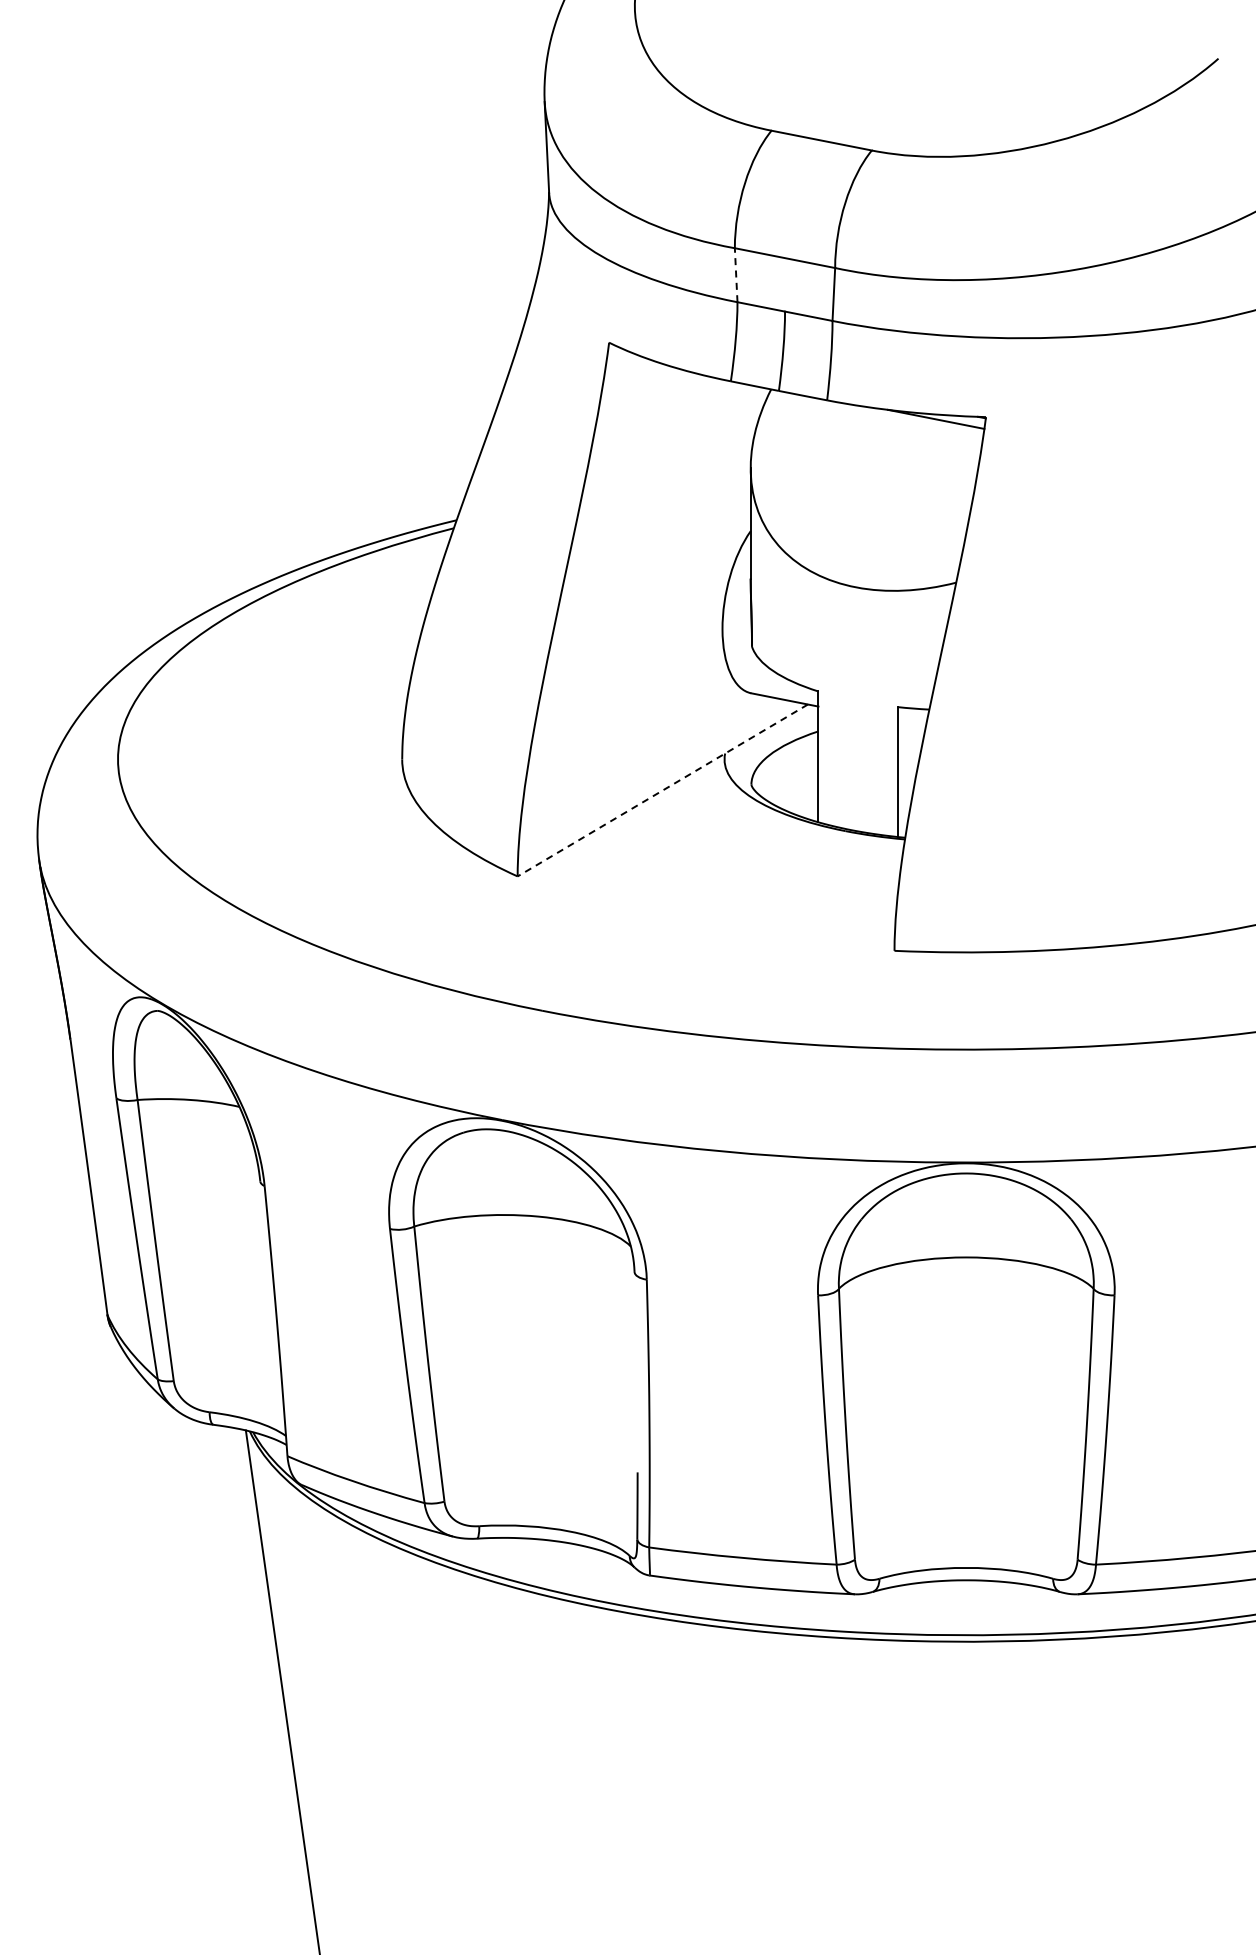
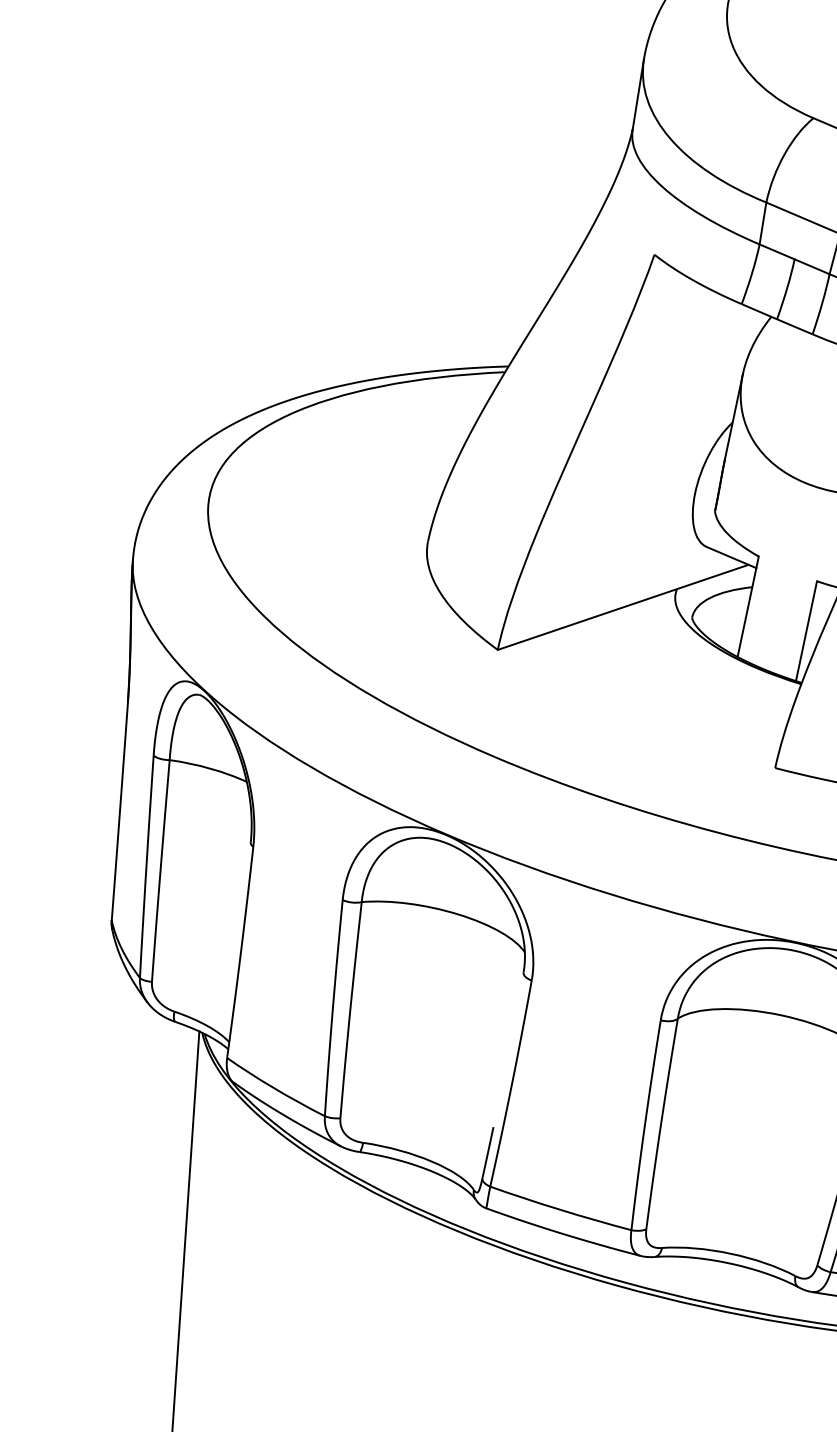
line: (736, 274) -> (763, 222), dashed -> solid
line: (662, 790) -> (622, 607), dashed -> solid

